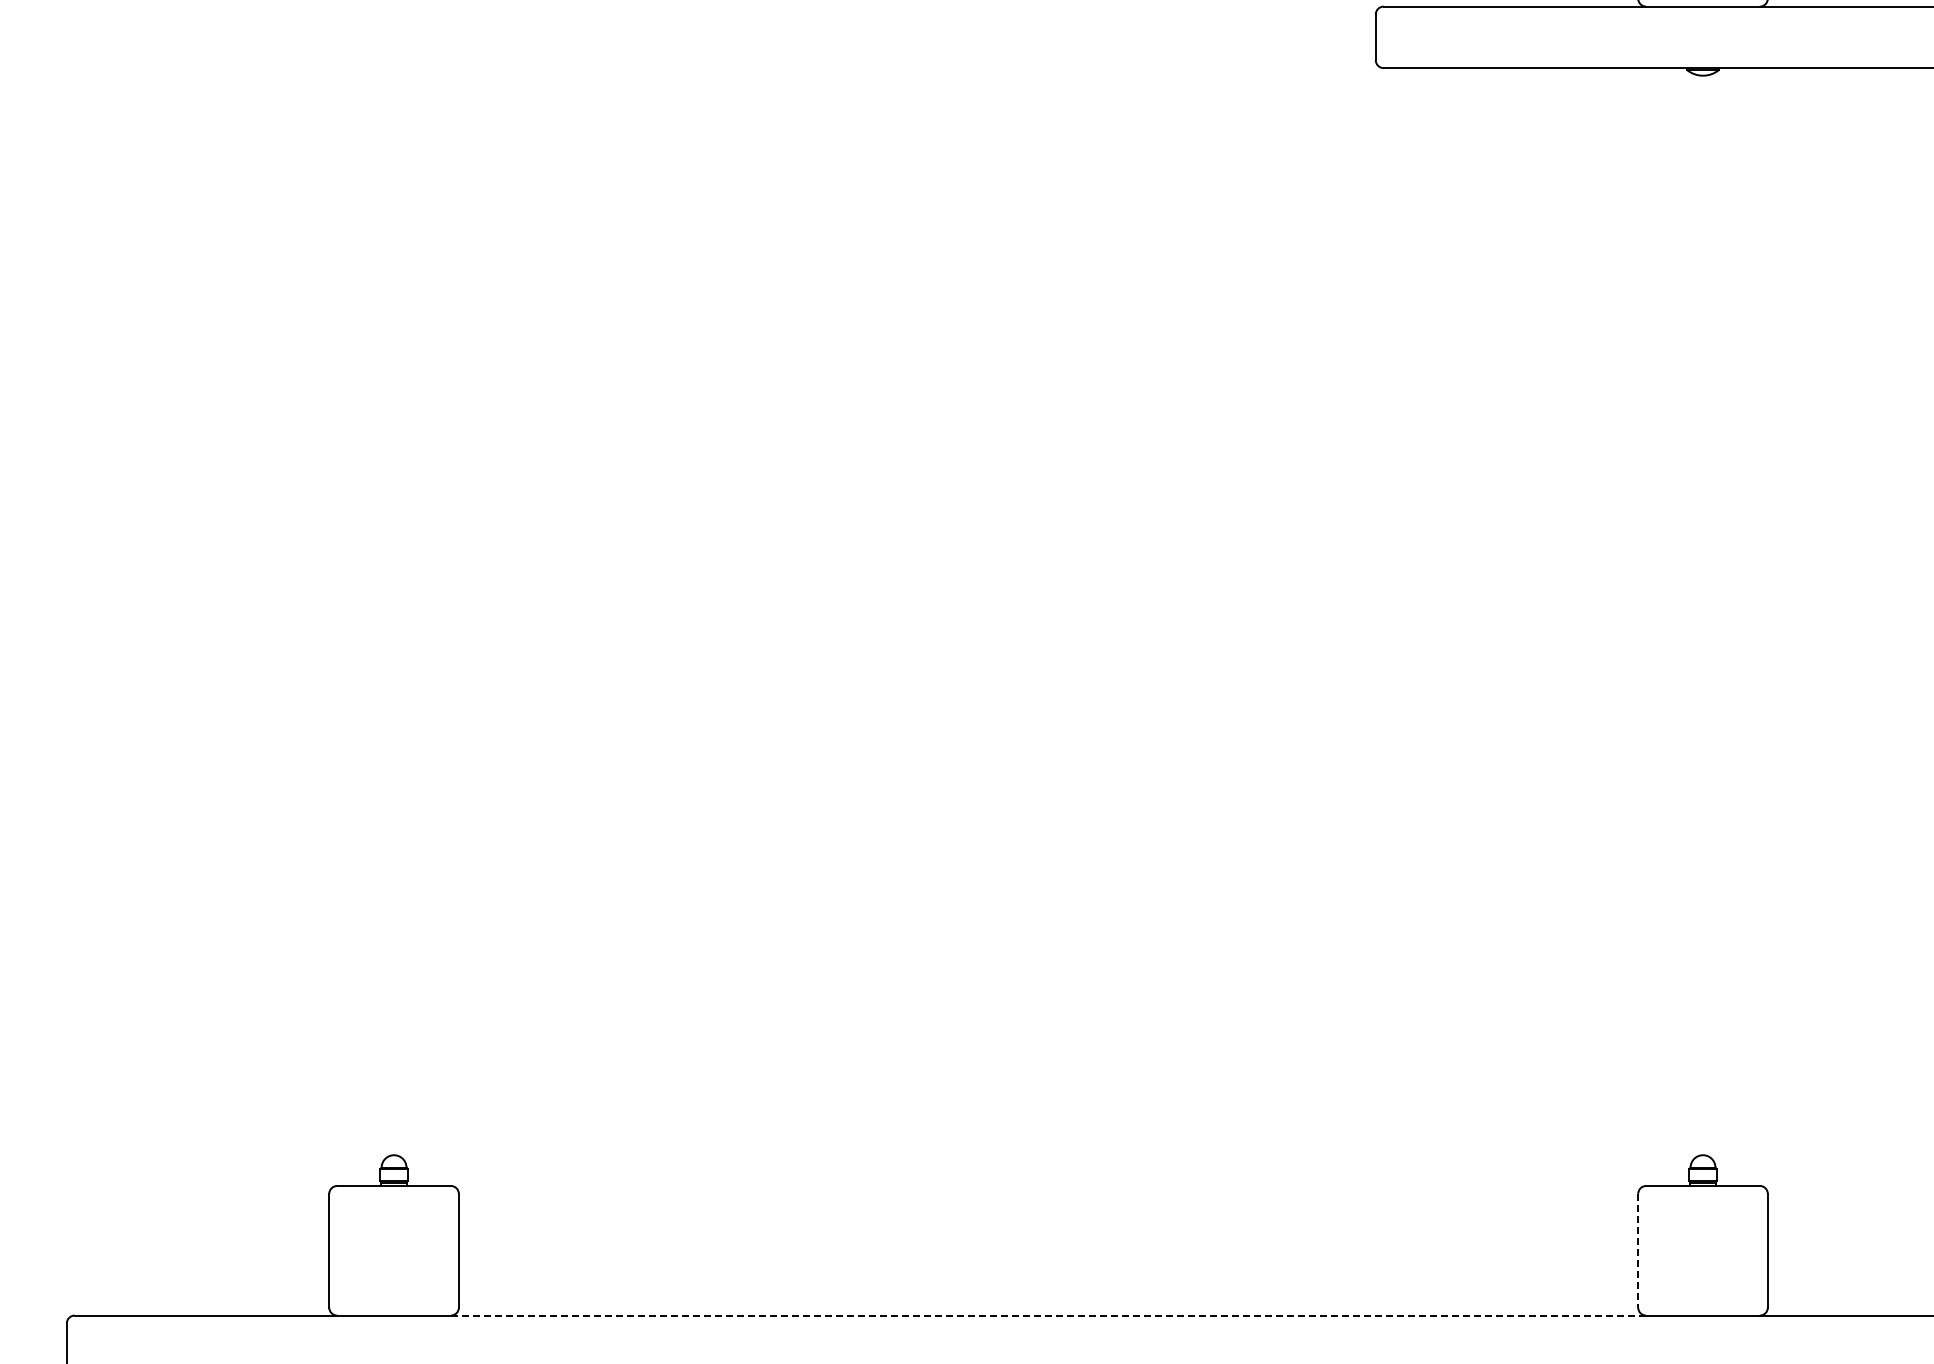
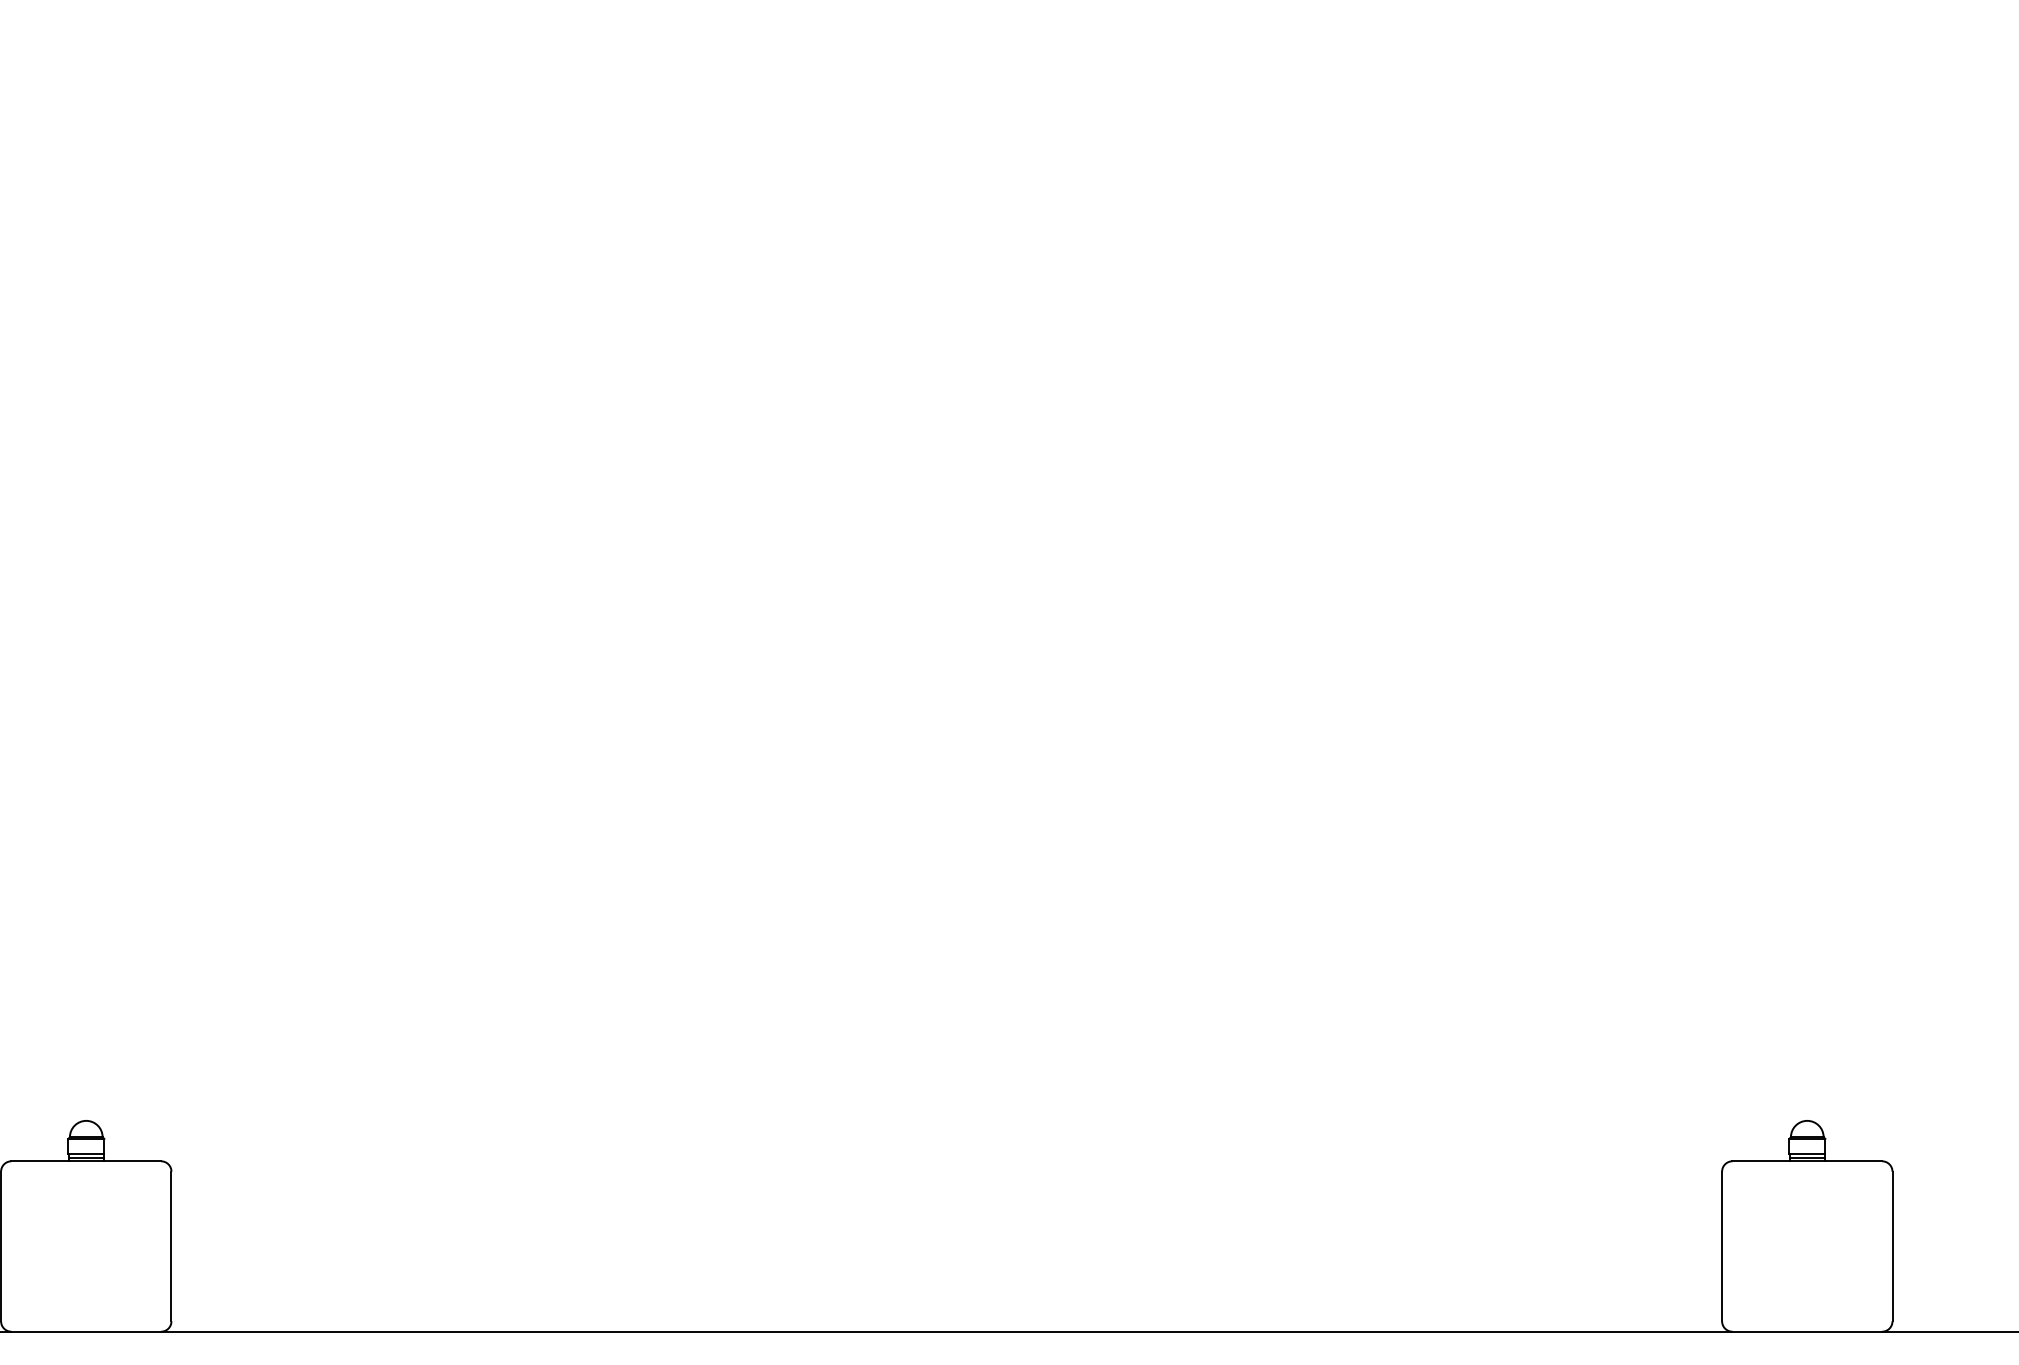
line: (1638, 1250) -> (1722, 1246), dashed -> solid
line: (1048, 1315) -> (946, 1331), dashed -> solid

